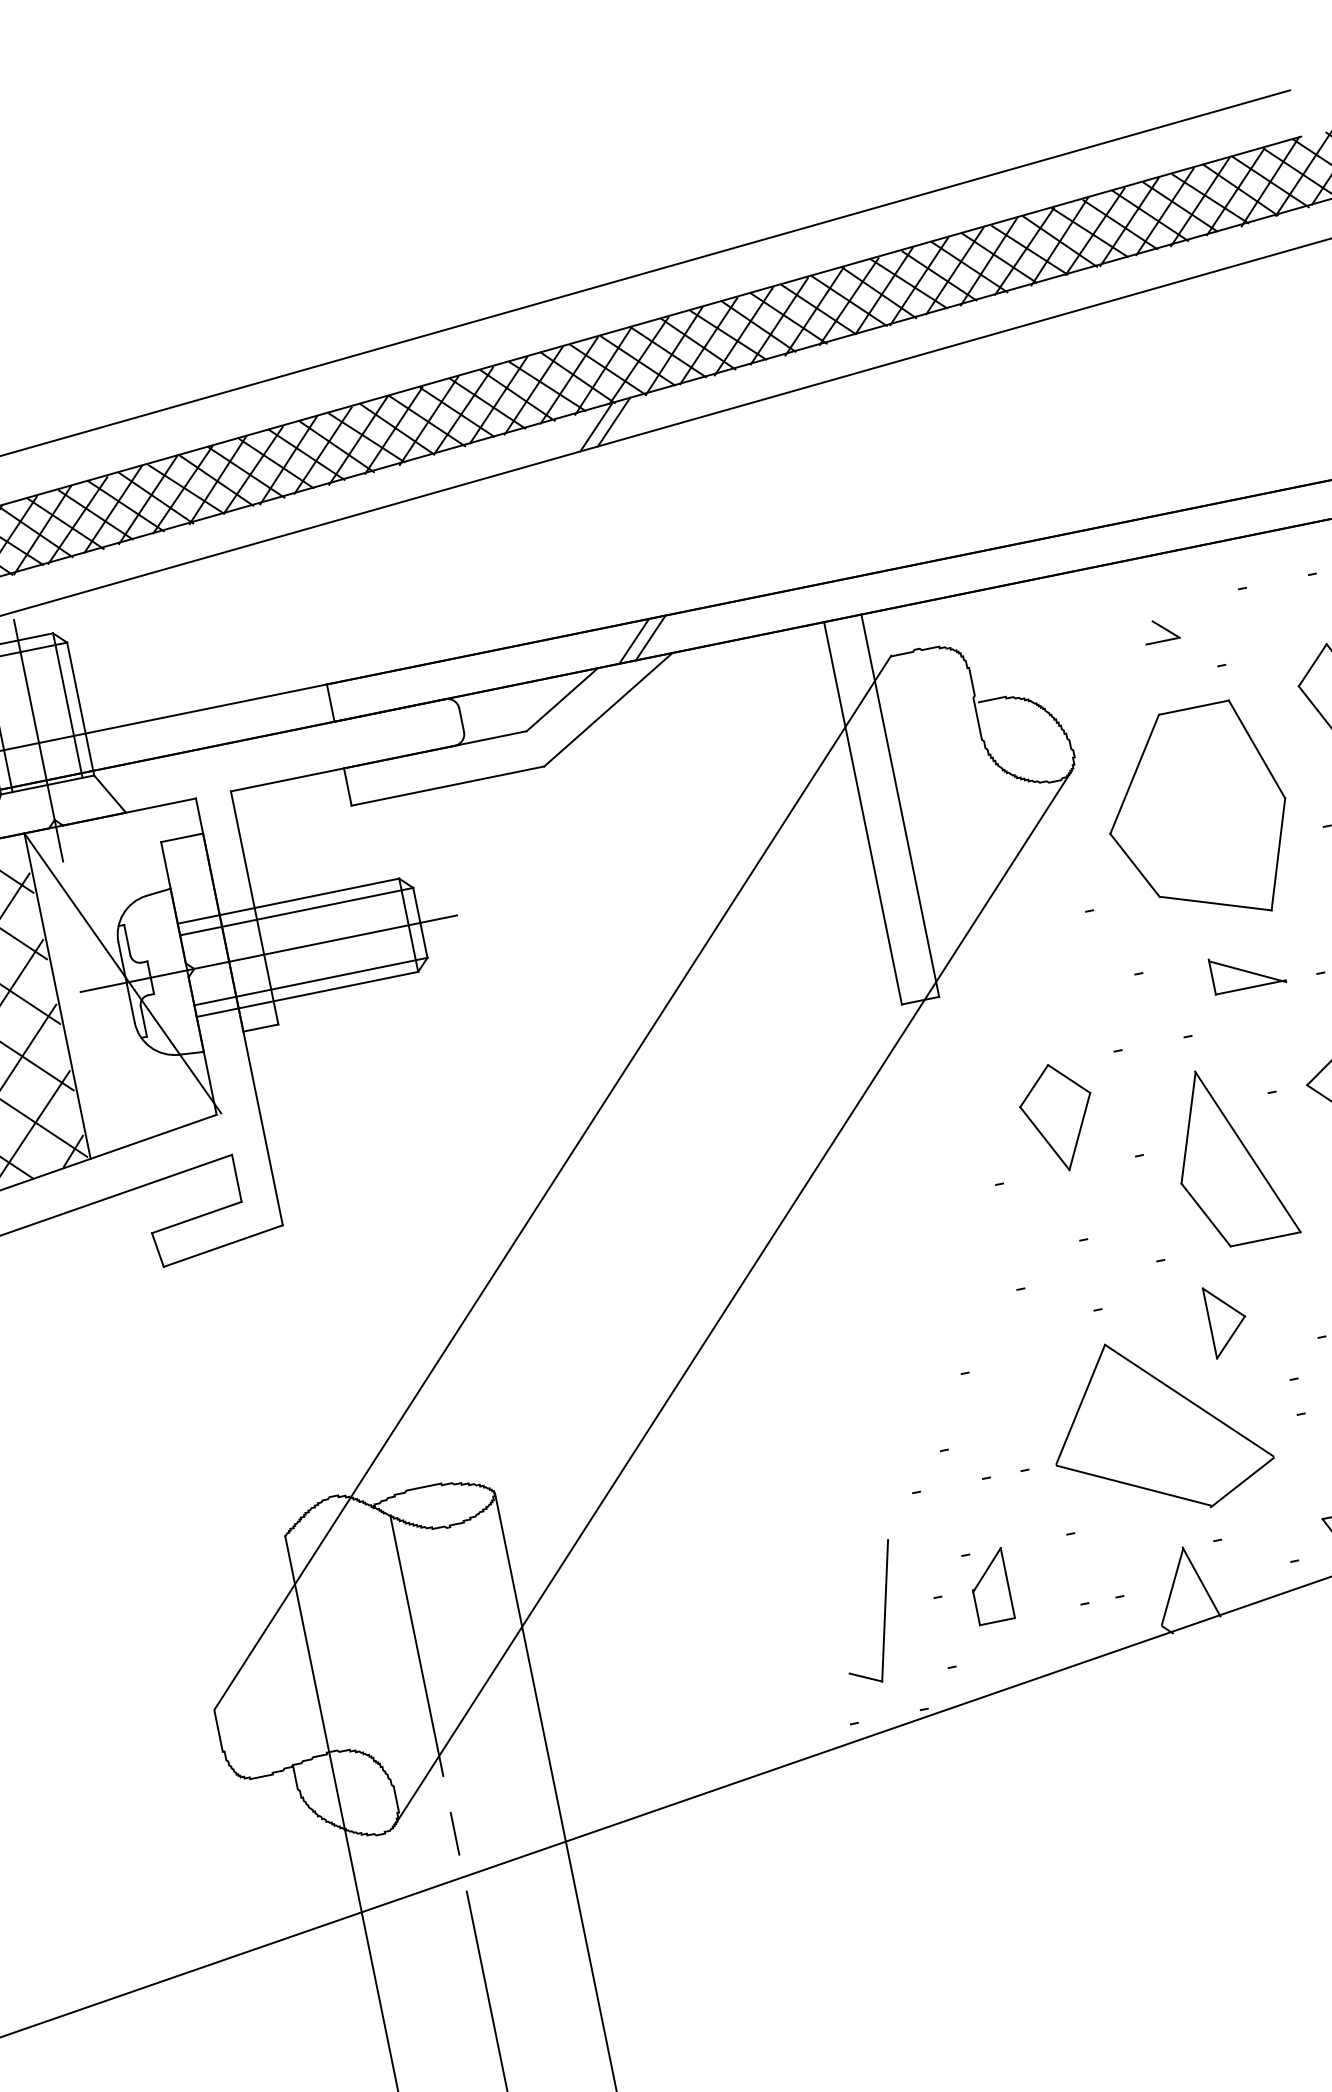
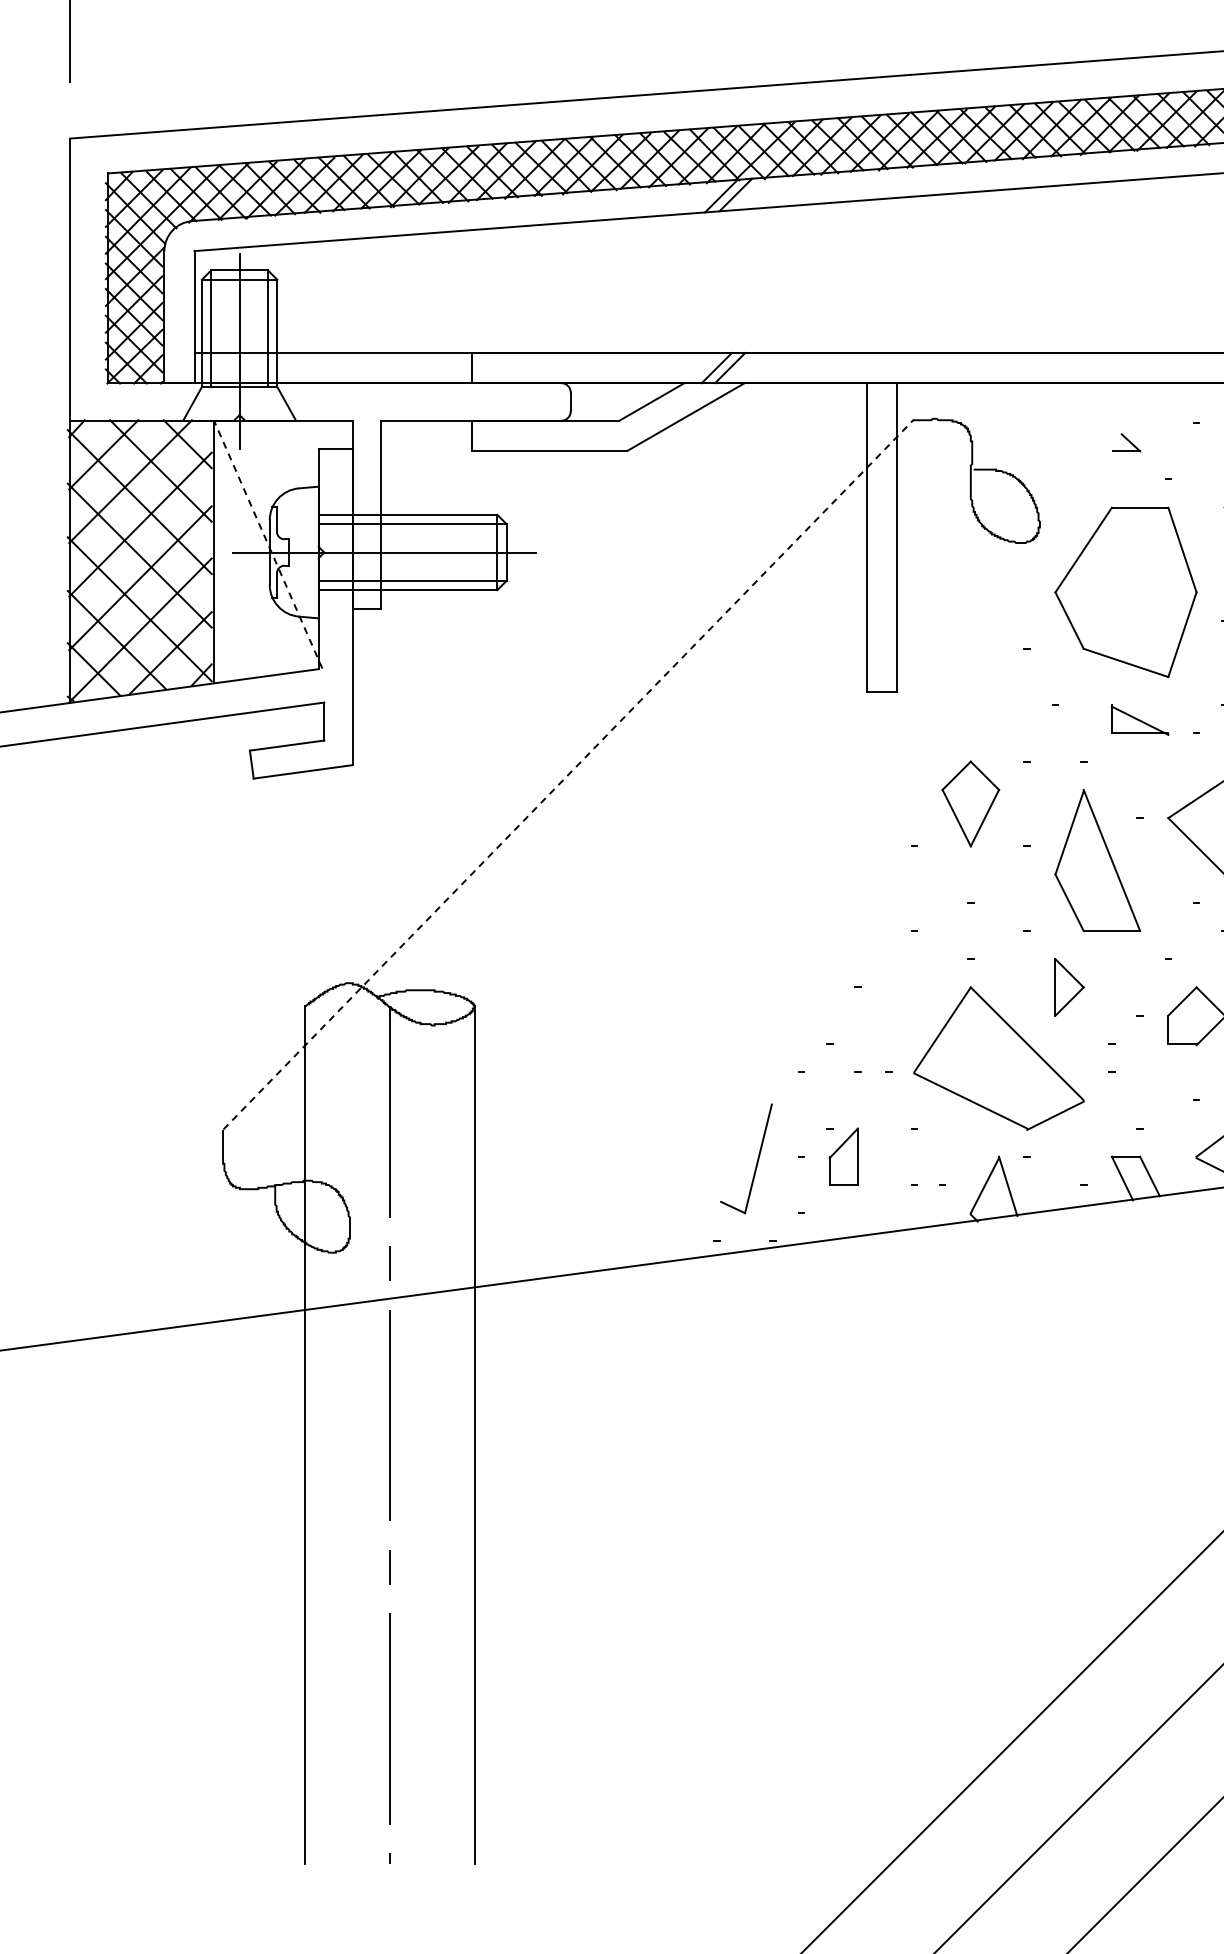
line: (123, 973) -> (268, 544), solid -> dashed
line: (554, 1182) -> (569, 774), solid -> dashed
line: (732, 1298) -> (689, 892), removed

